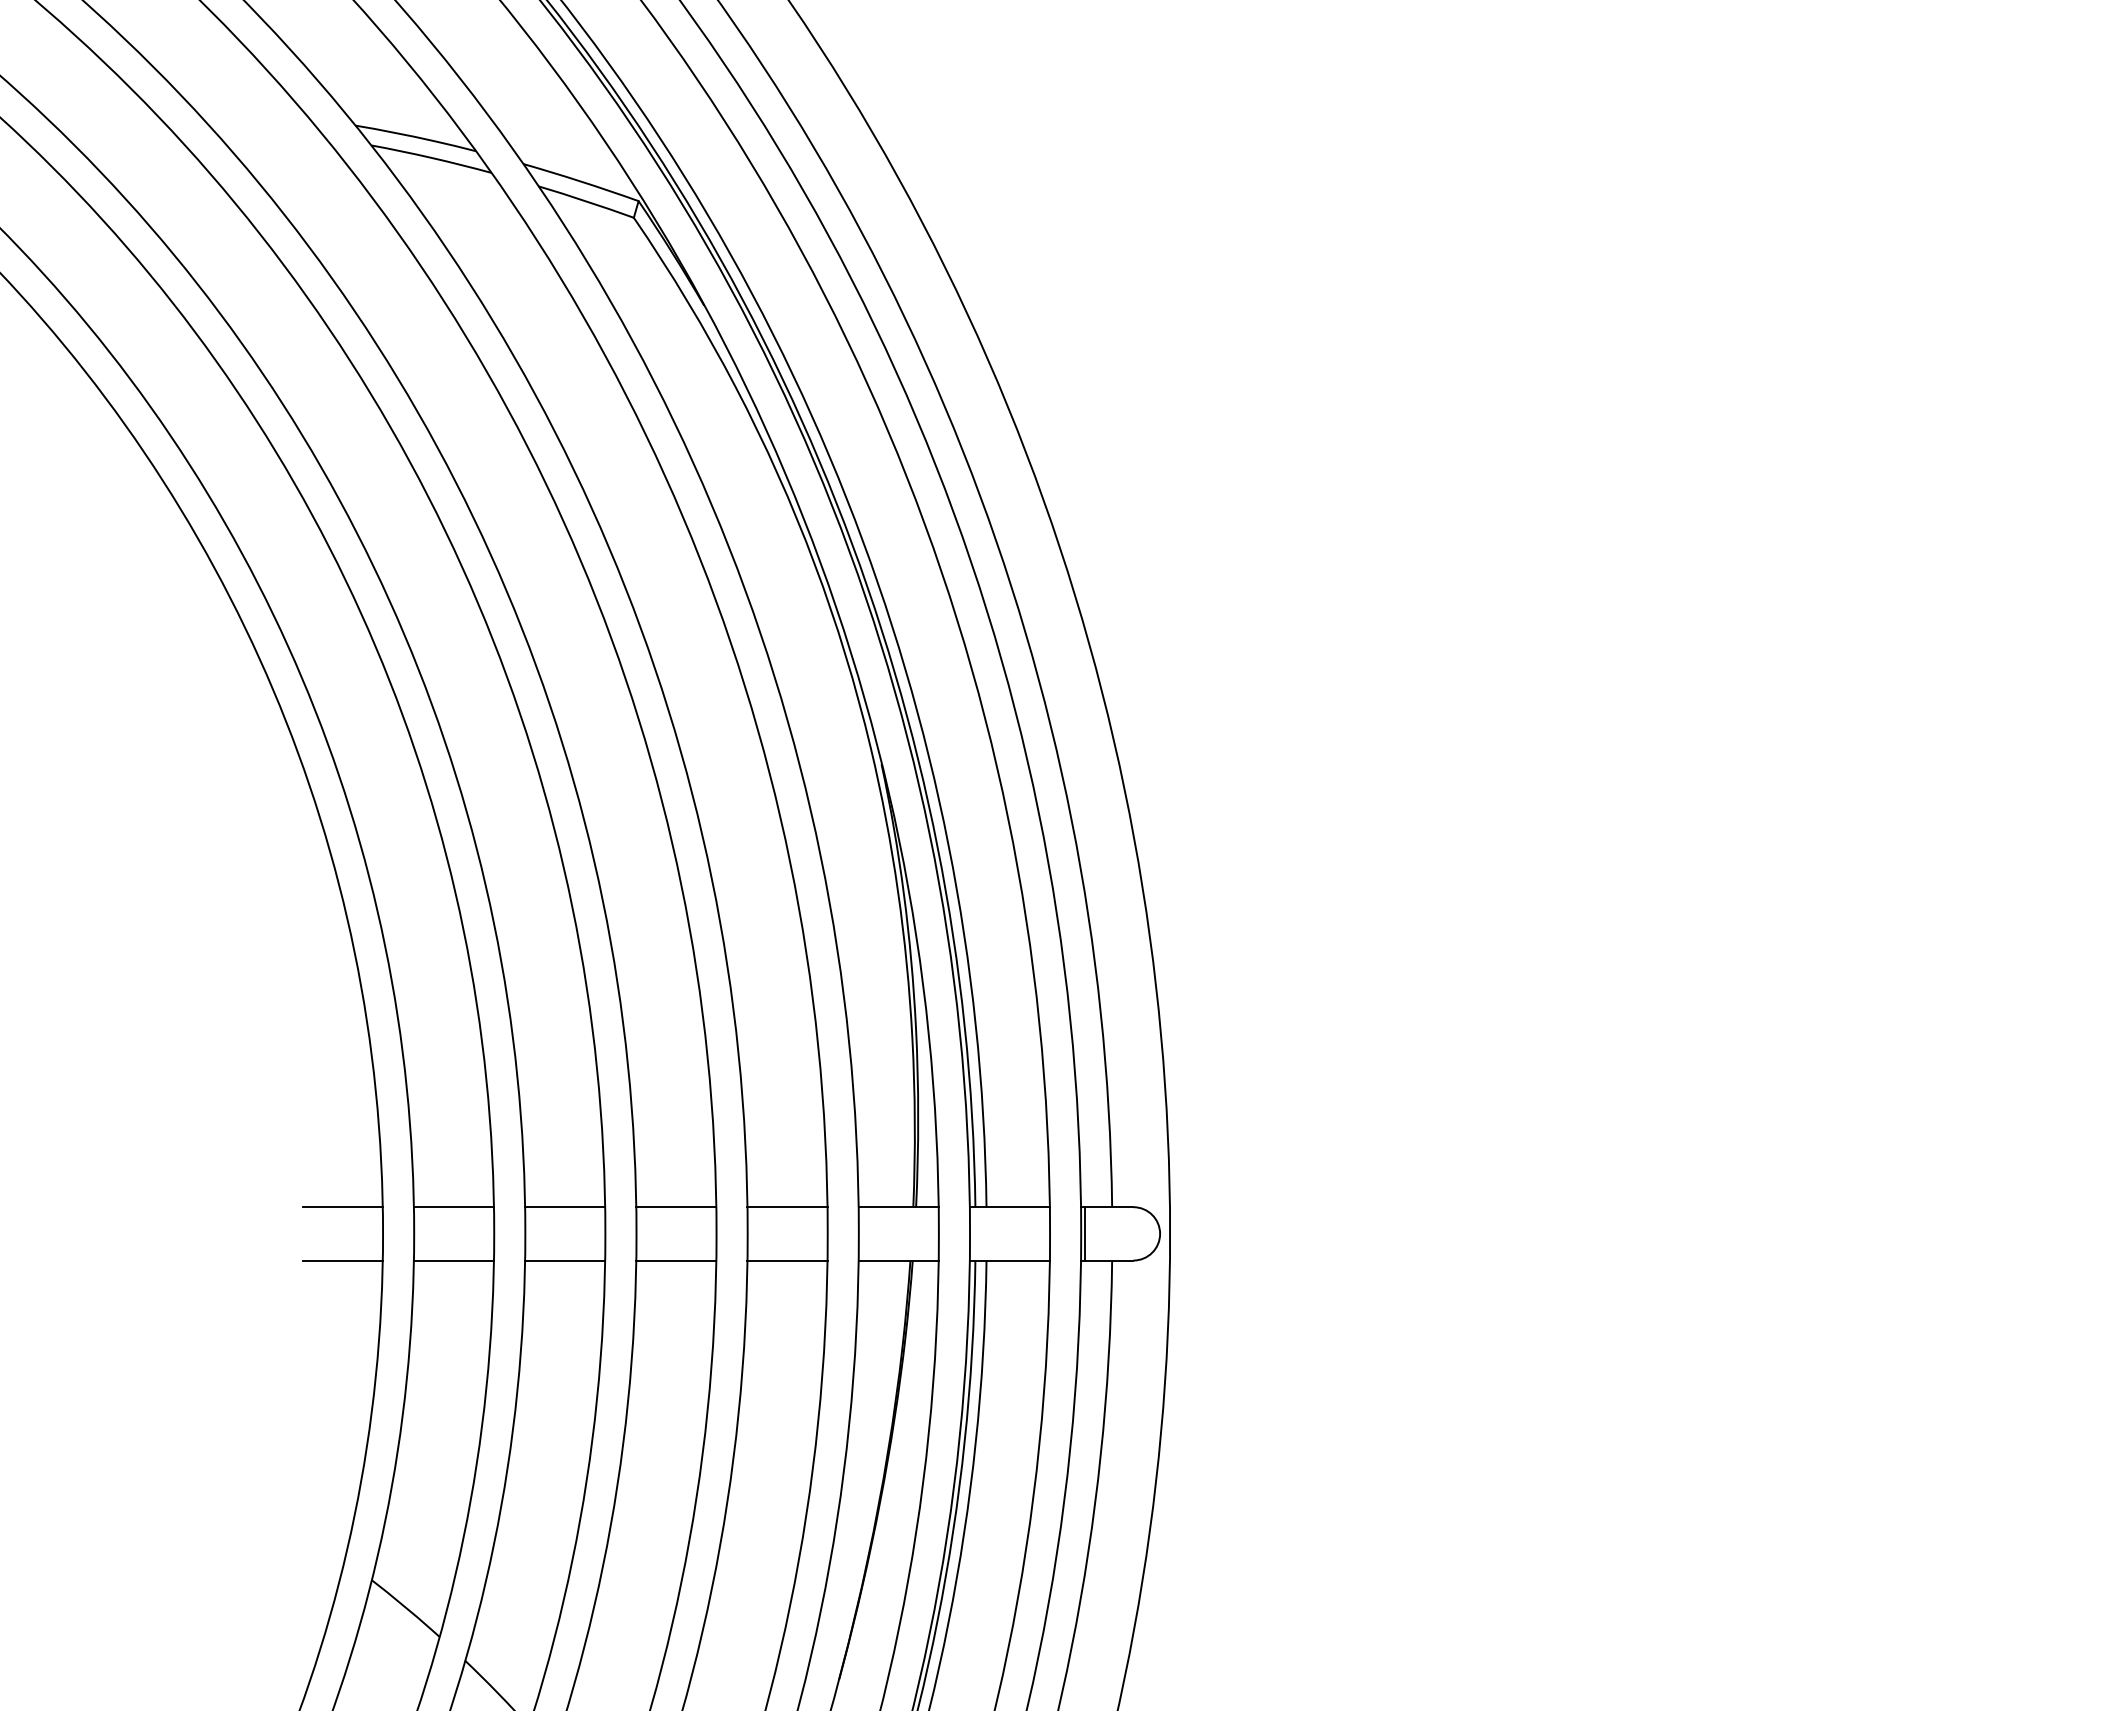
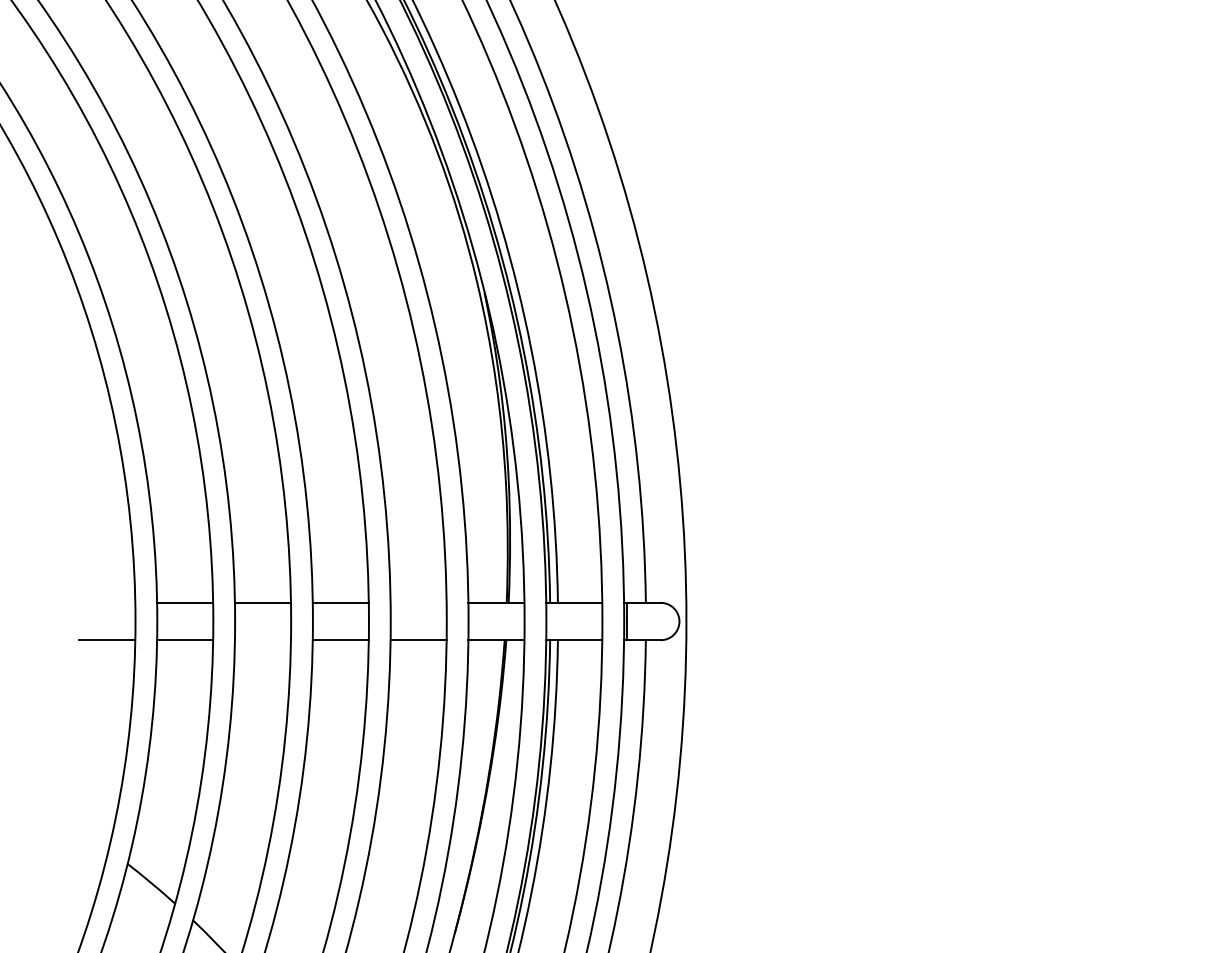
line: (342, 1207) -> (107, 603), removed
line: (787, 1207) -> (418, 603), removed
line: (565, 1260) -> (263, 640), removed

